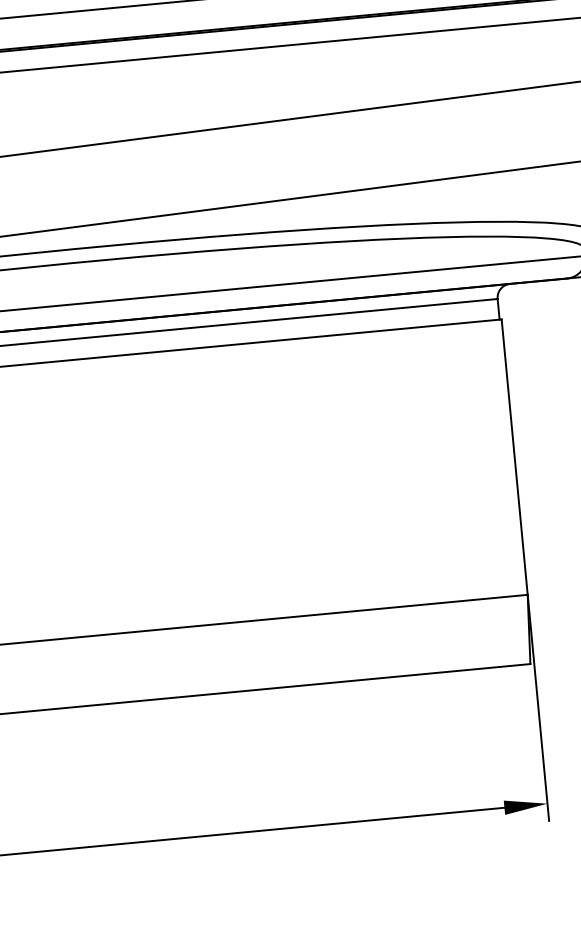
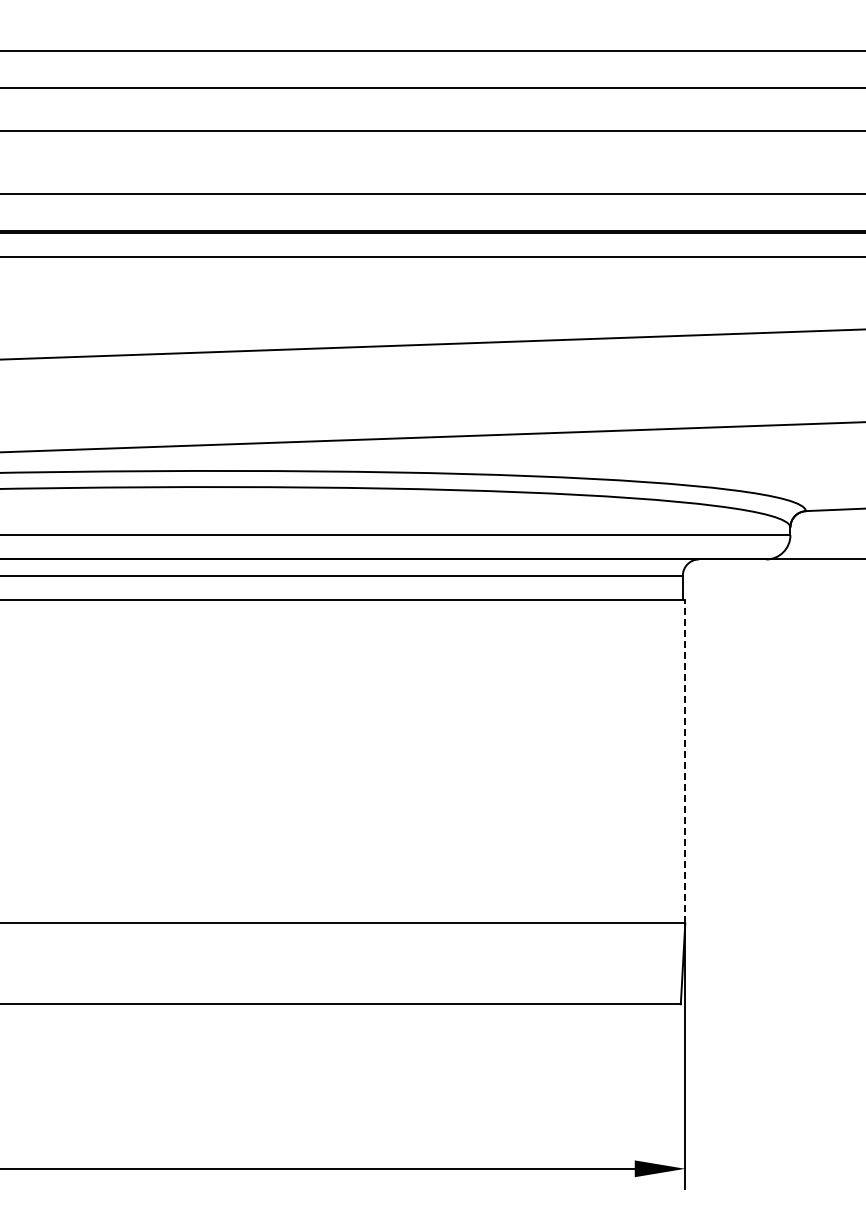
line: (514, 456) -> (685, 761), solid -> dashed

